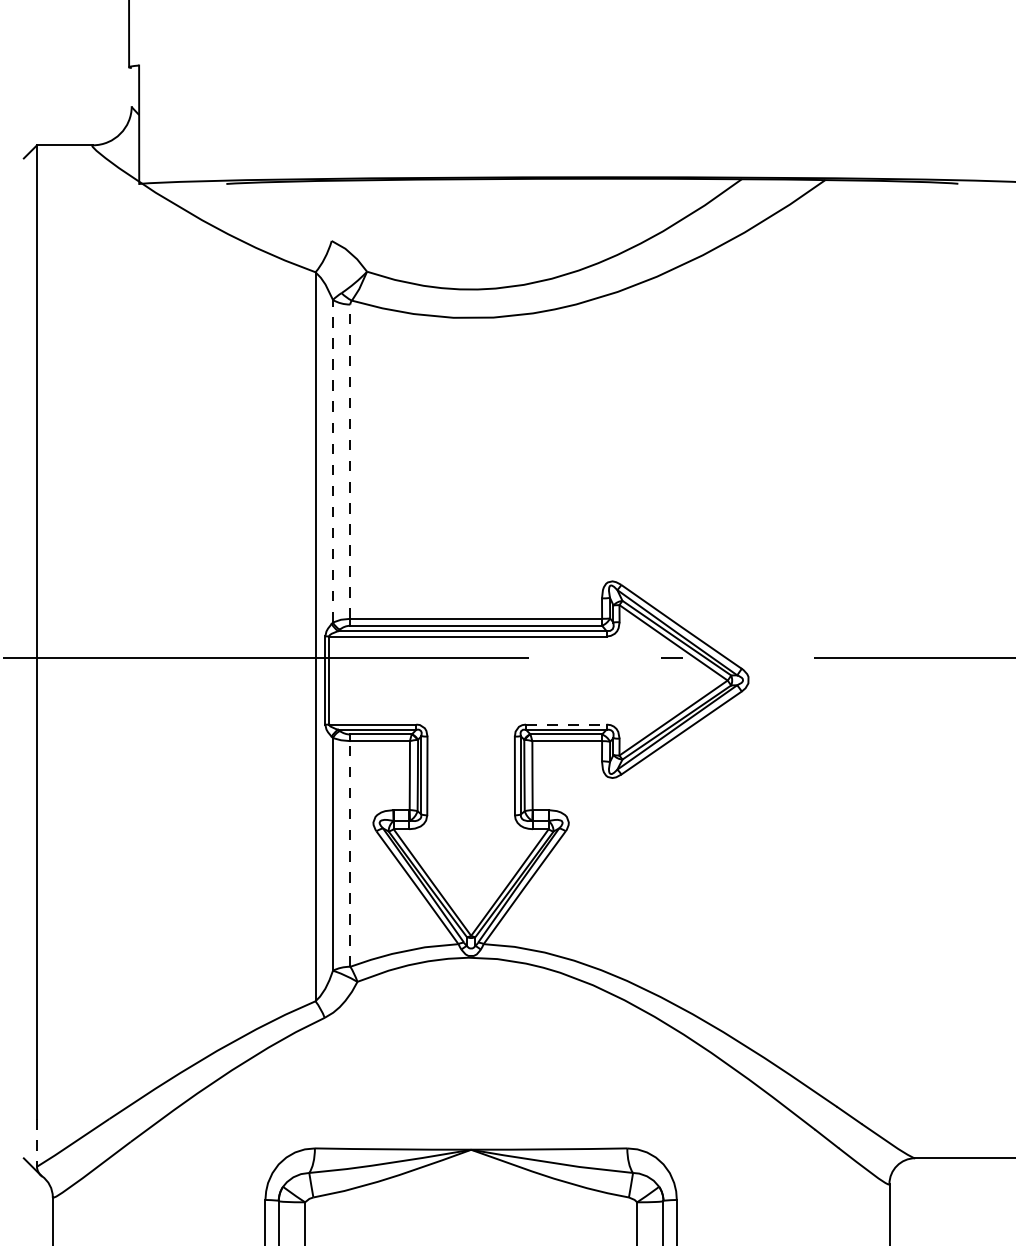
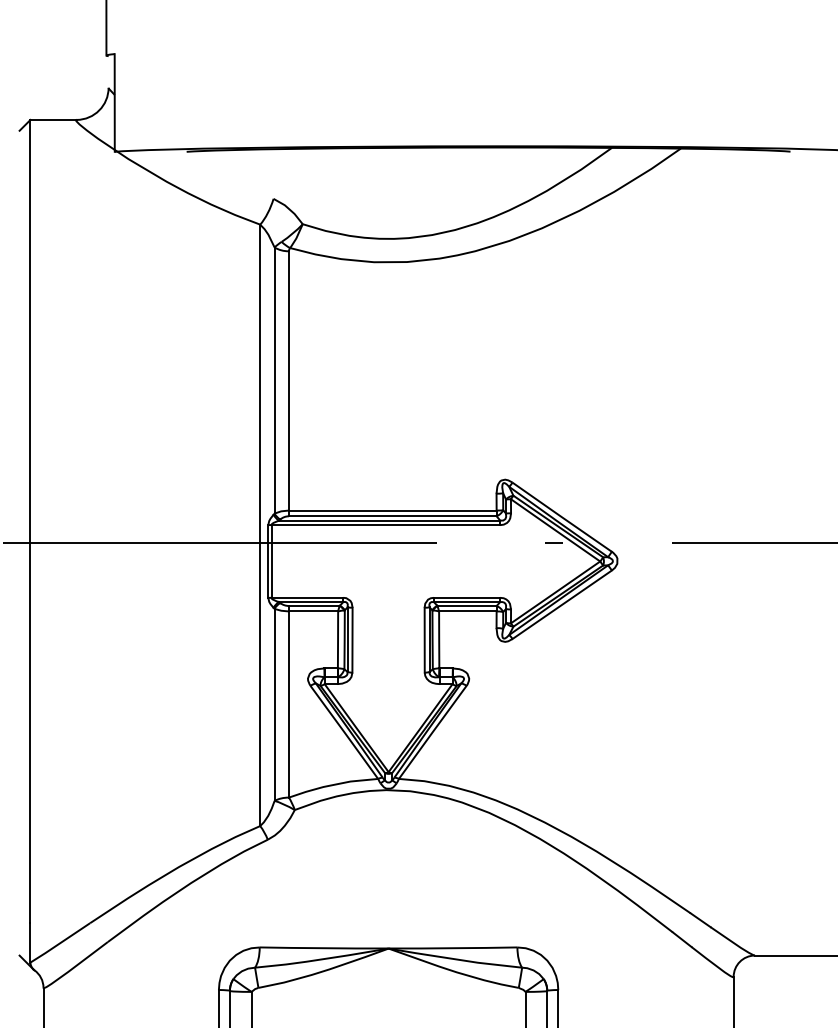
line: (332, 461) -> (274, 380), dashed -> solid
line: (349, 461) -> (288, 380), dashed -> solid
line: (566, 724) -> (467, 597), dashed -> solid
line: (349, 853) -> (288, 704), dashed -> solid
line: (37, 1142) -> (30, 942), dashed -> solid

